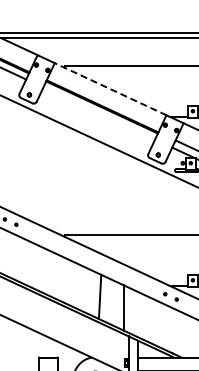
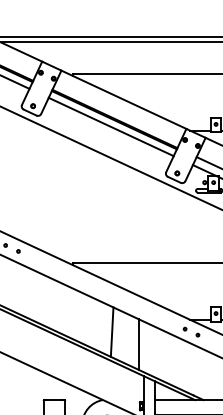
line: (110, 89) -> (123, 100), dashed -> solid
line: (99, 113) -> (111, 126), added

